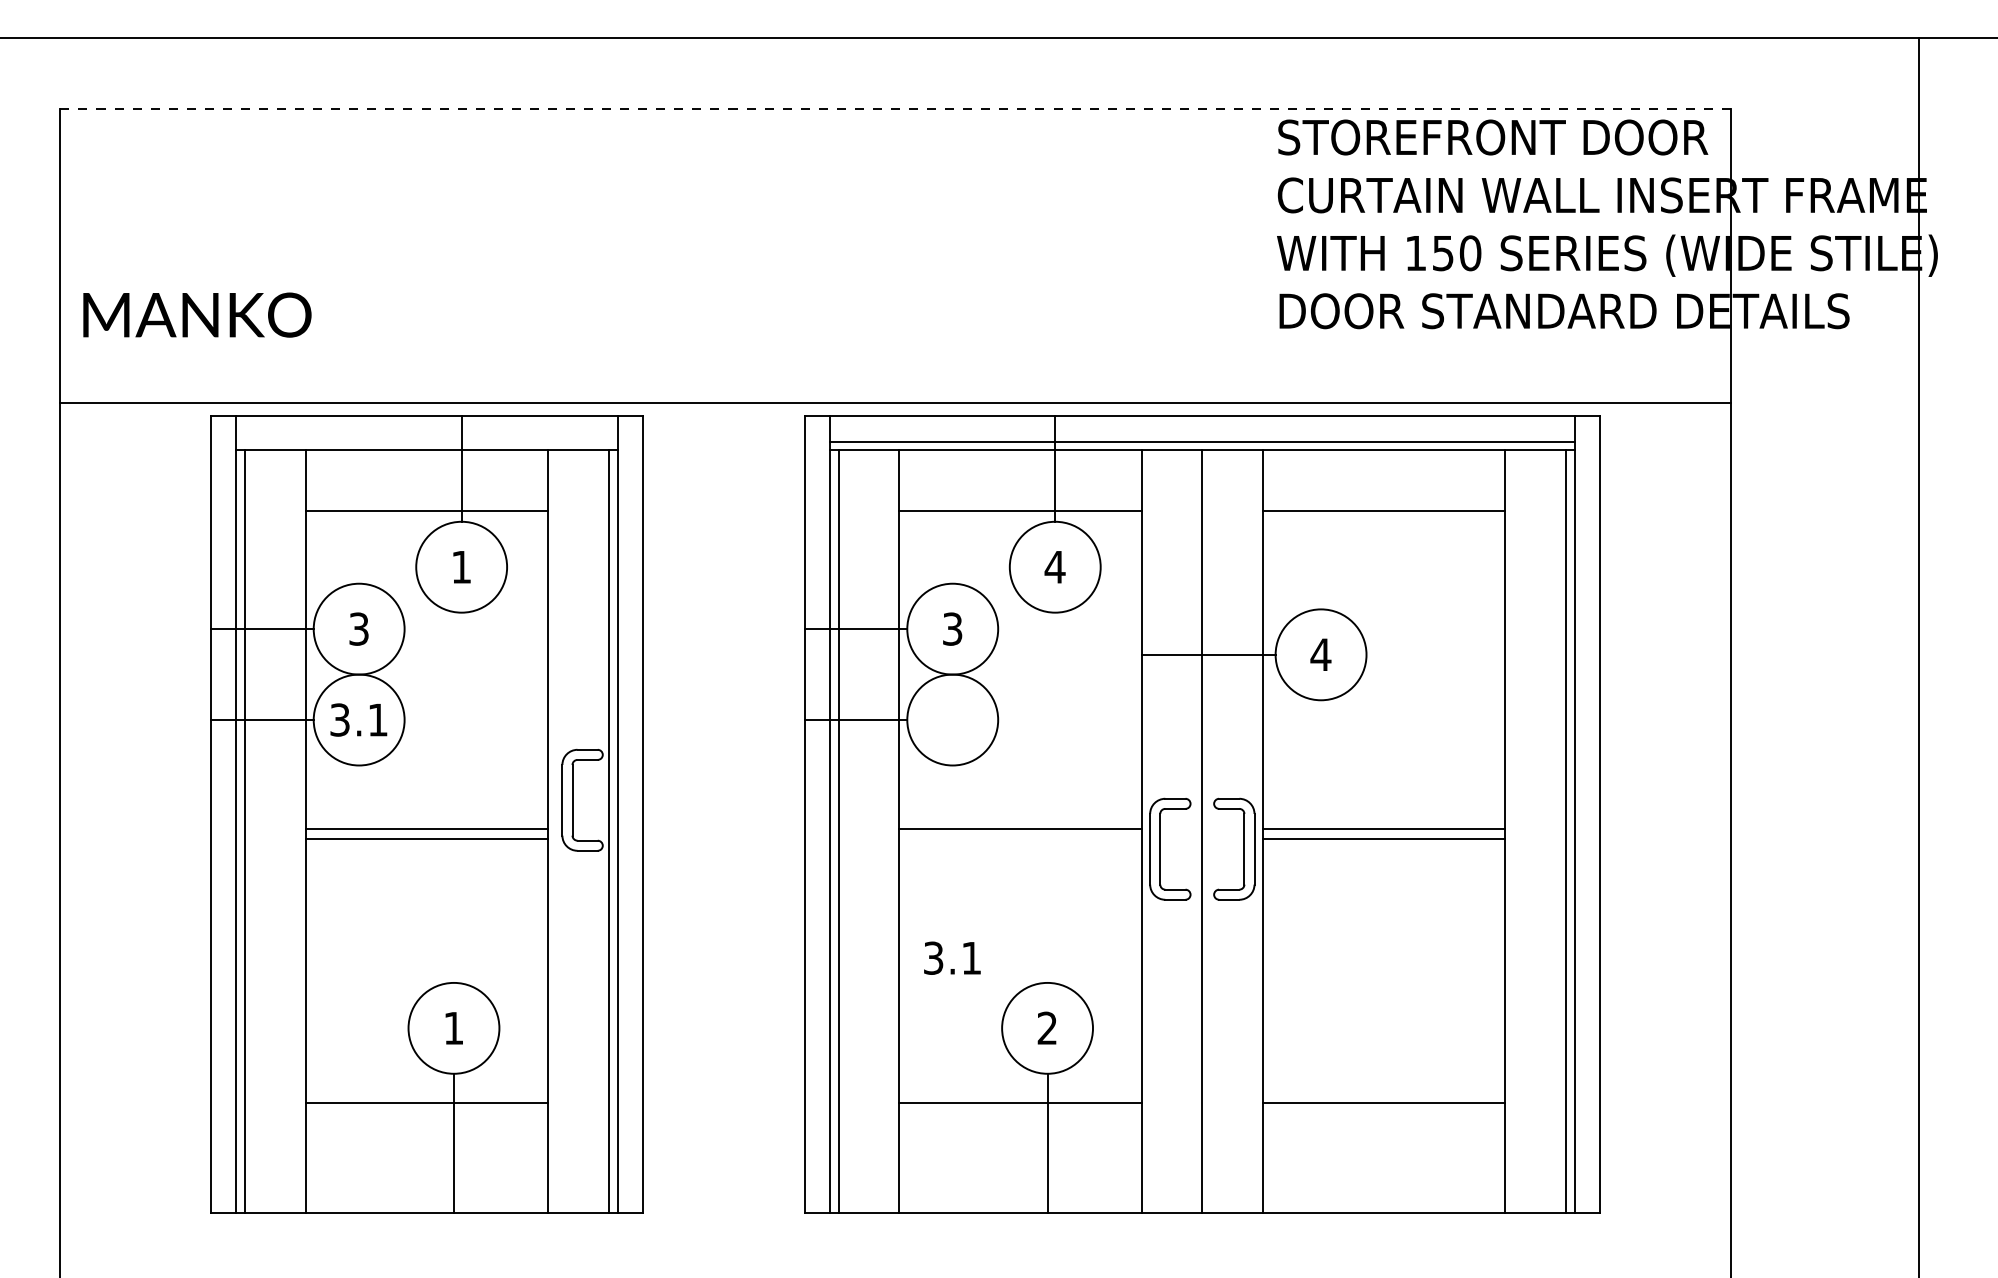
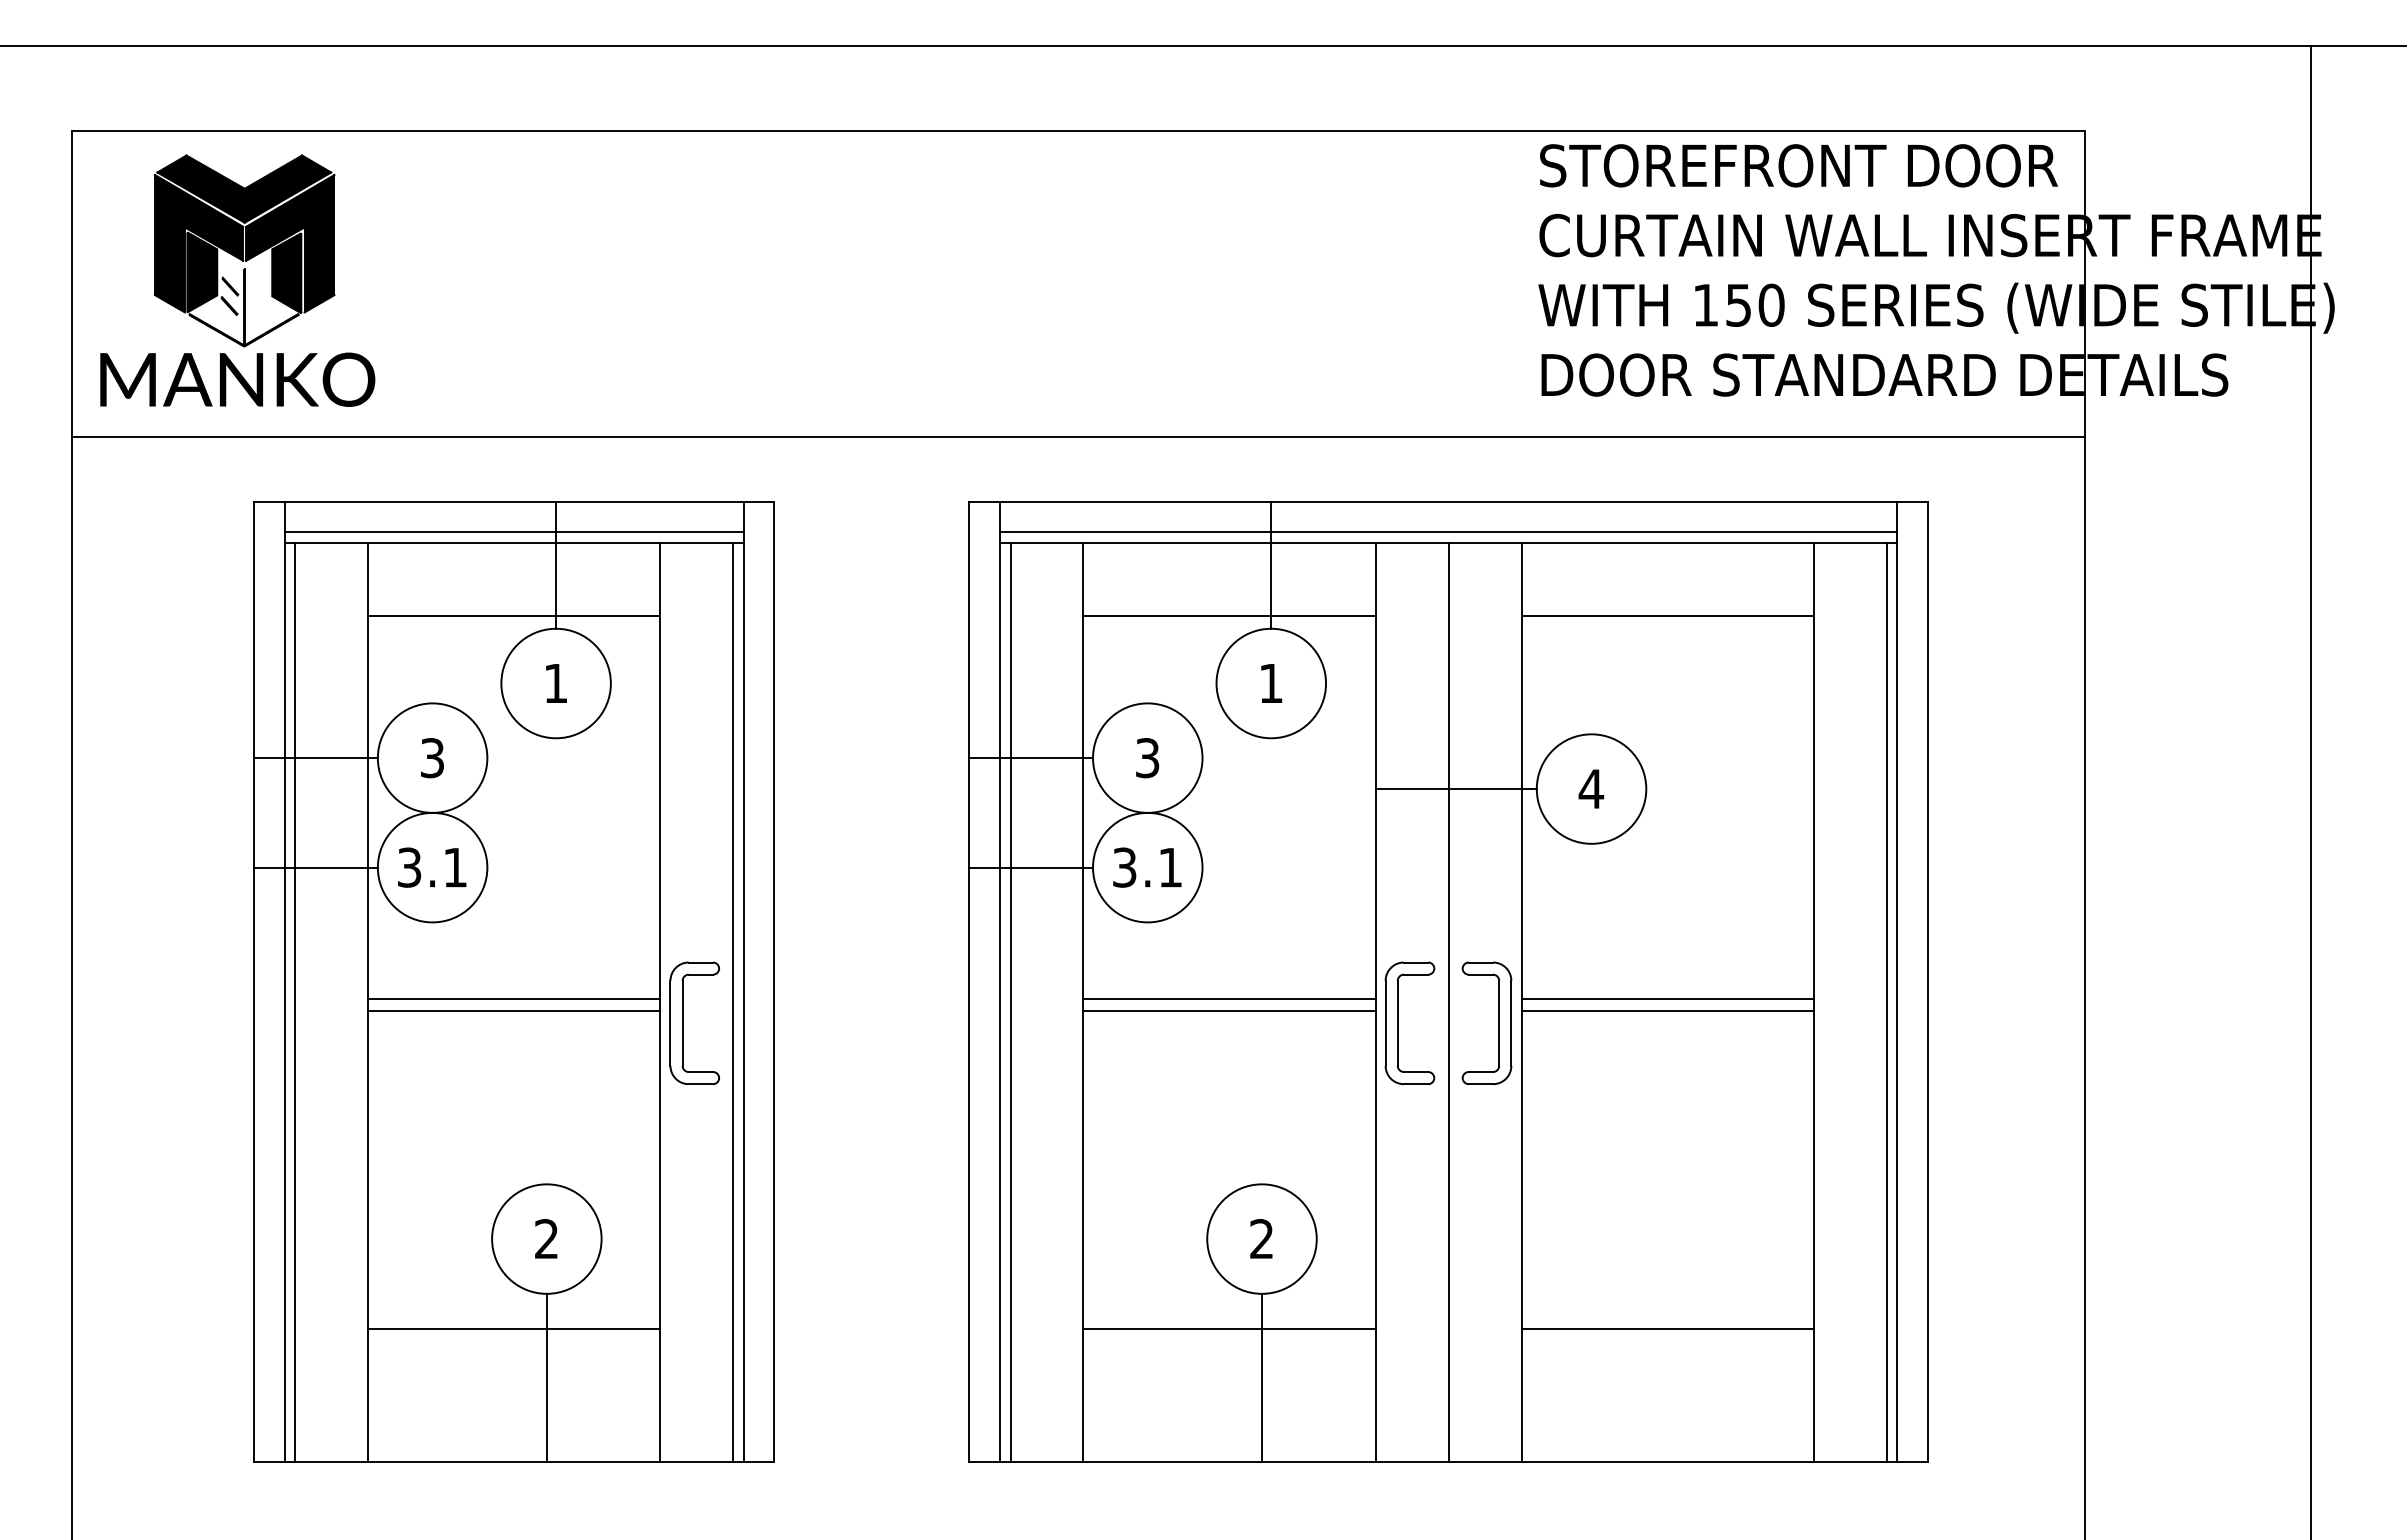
line: (895, 109) -> (1078, 131), dashed -> solid
part: (203, 207) -> (244, 250), added
line: (895, 403) -> (1078, 437), moved
line: (426, 441) -> (513, 532), added
text: (1054, 567) -> (1270, 683), 4 -> 1
part: (573, 799) -> (683, 1022), moved
line: (1020, 839) -> (1229, 1011), added
text: (952, 958) -> (1147, 867), moved
text: (453, 1027) -> (546, 1238), 1 -> 2

